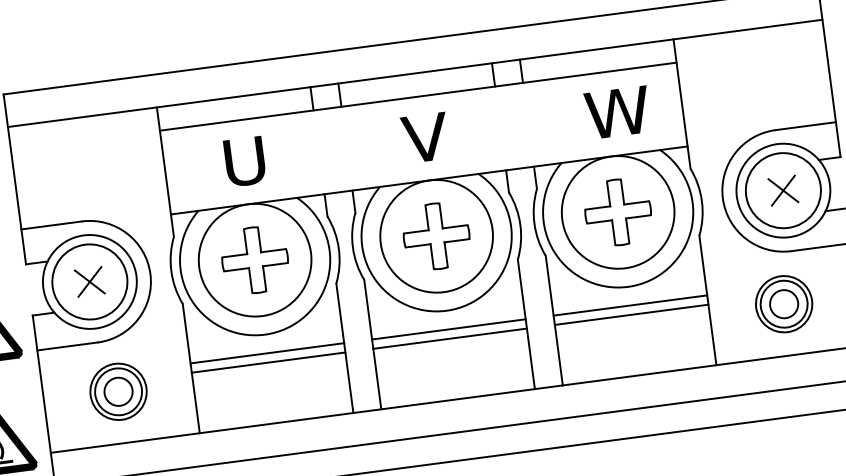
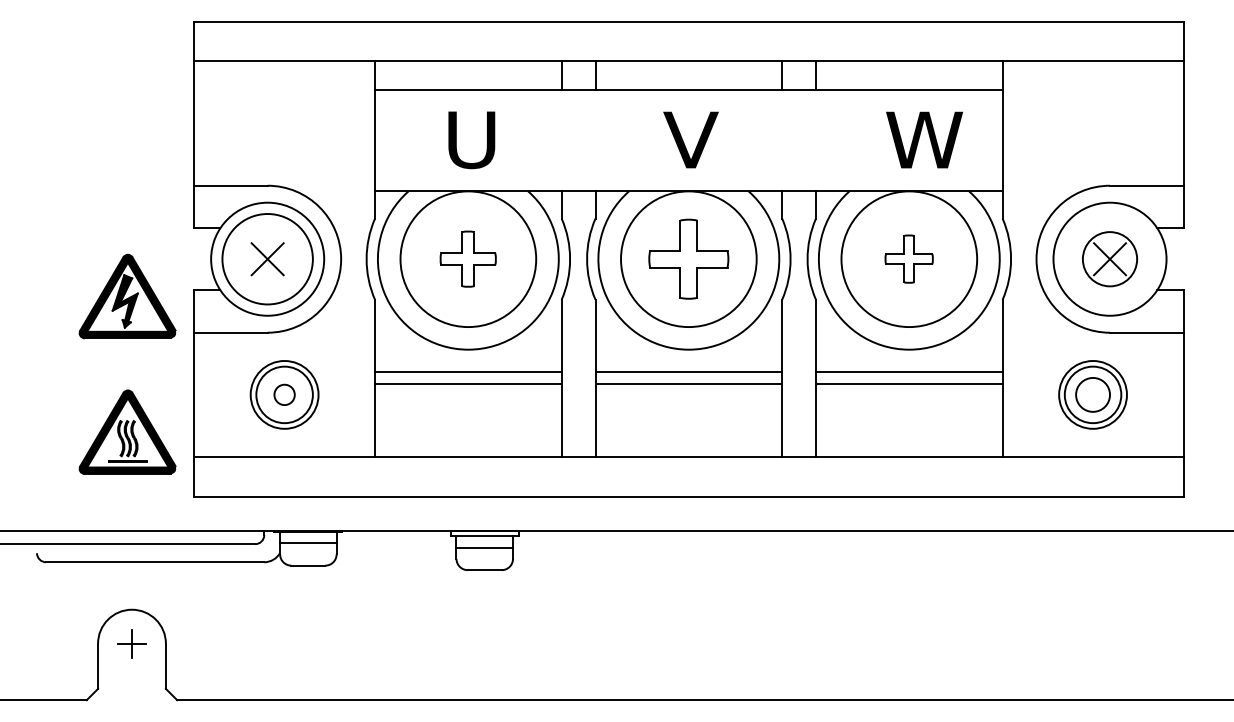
circle: (783, 190) -> (1109, 259), size x0.6
part: (617, 211) -> (908, 258), size x0.6
part: (254, 259) -> (467, 258), size x0.7
circle: (118, 391) -> (284, 394), size x0.6

